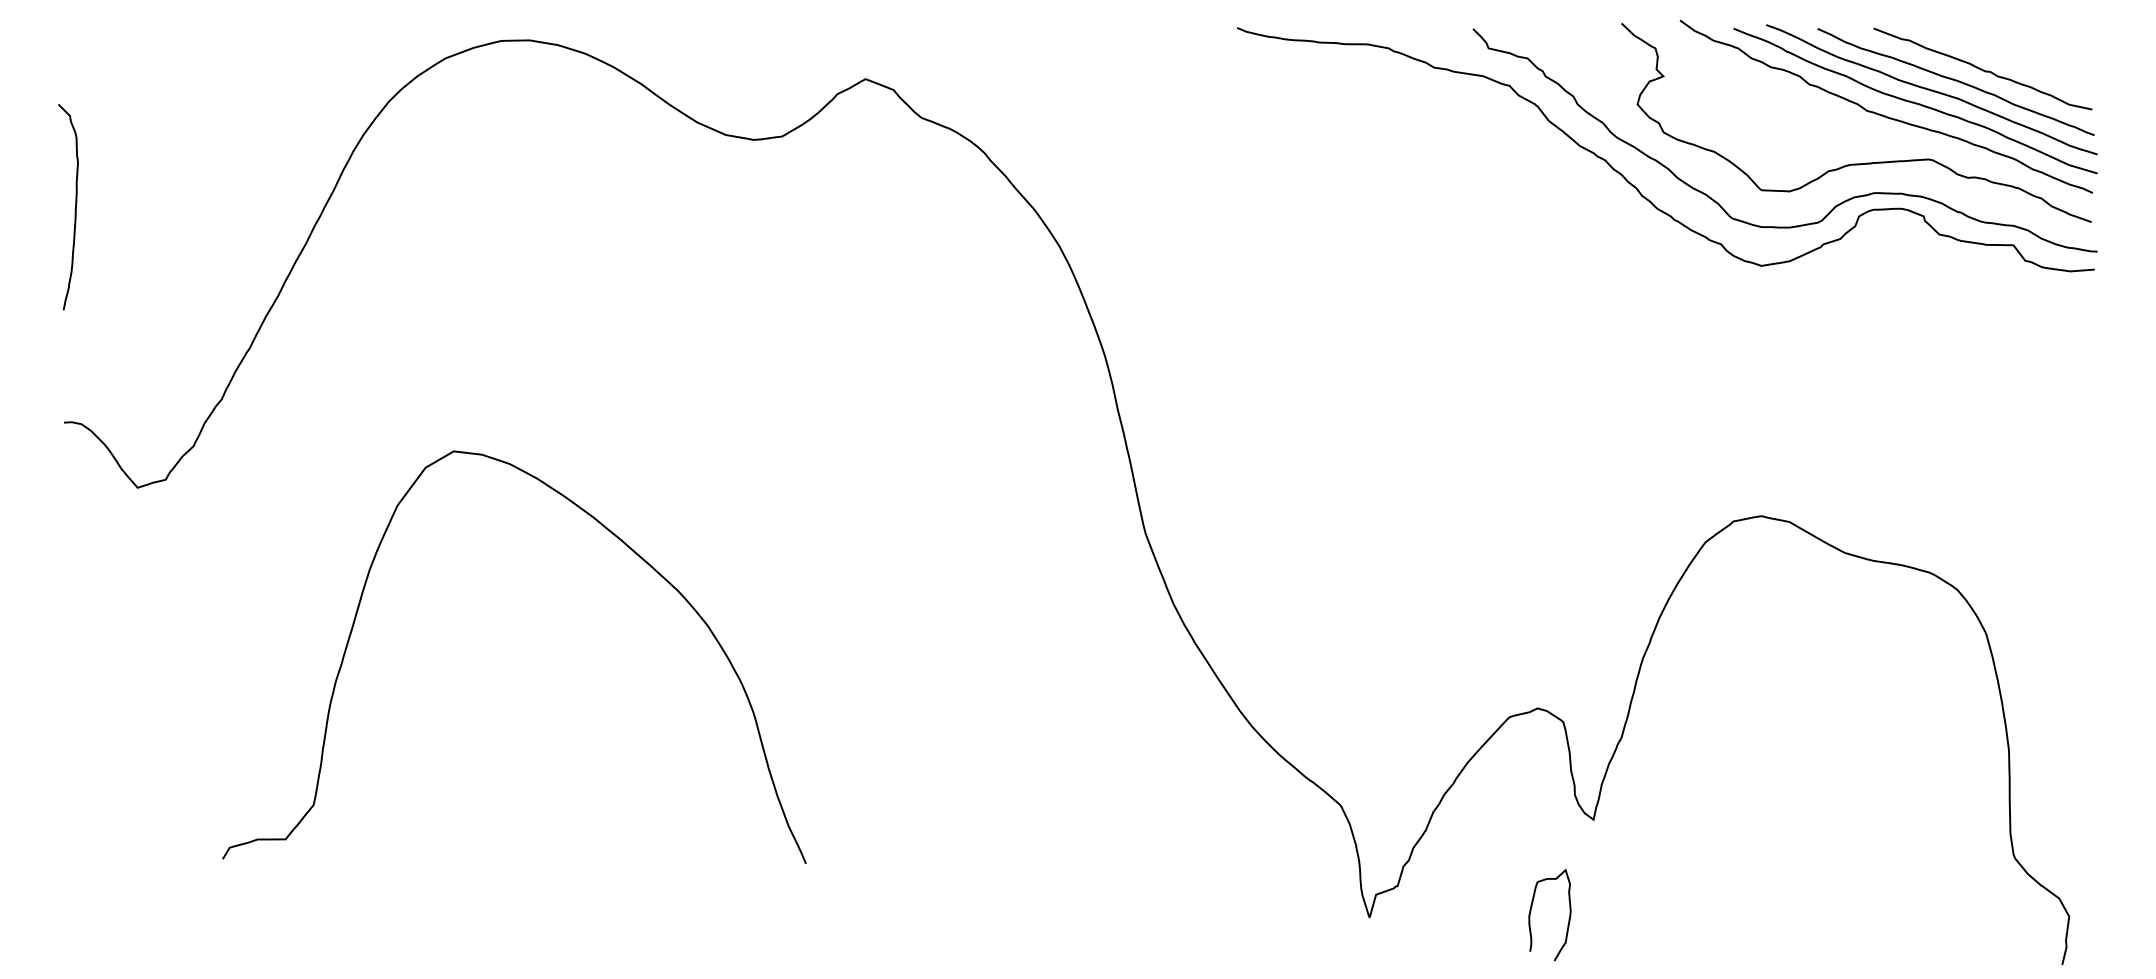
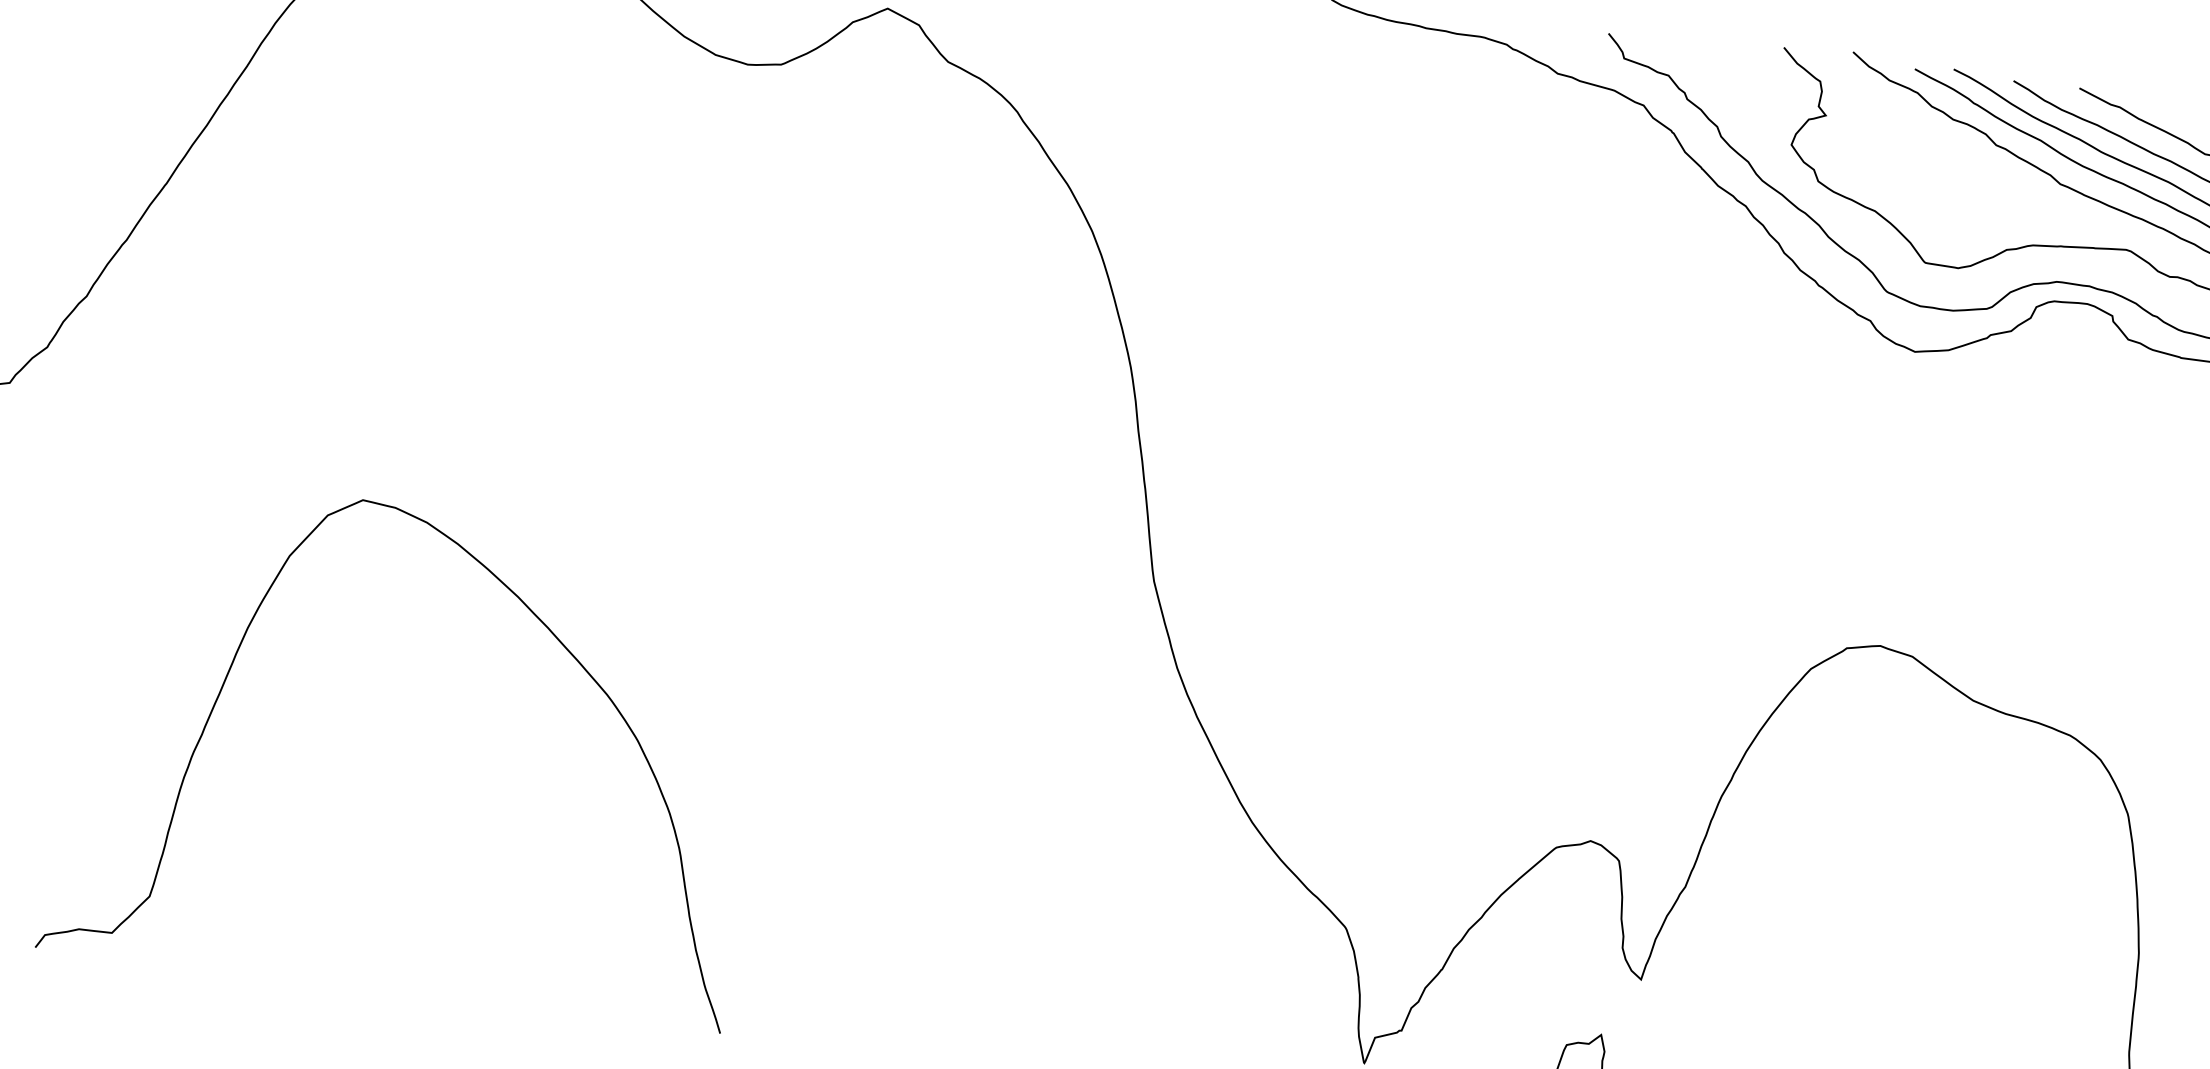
curve: (613, 535) -> (539, 621), moved

